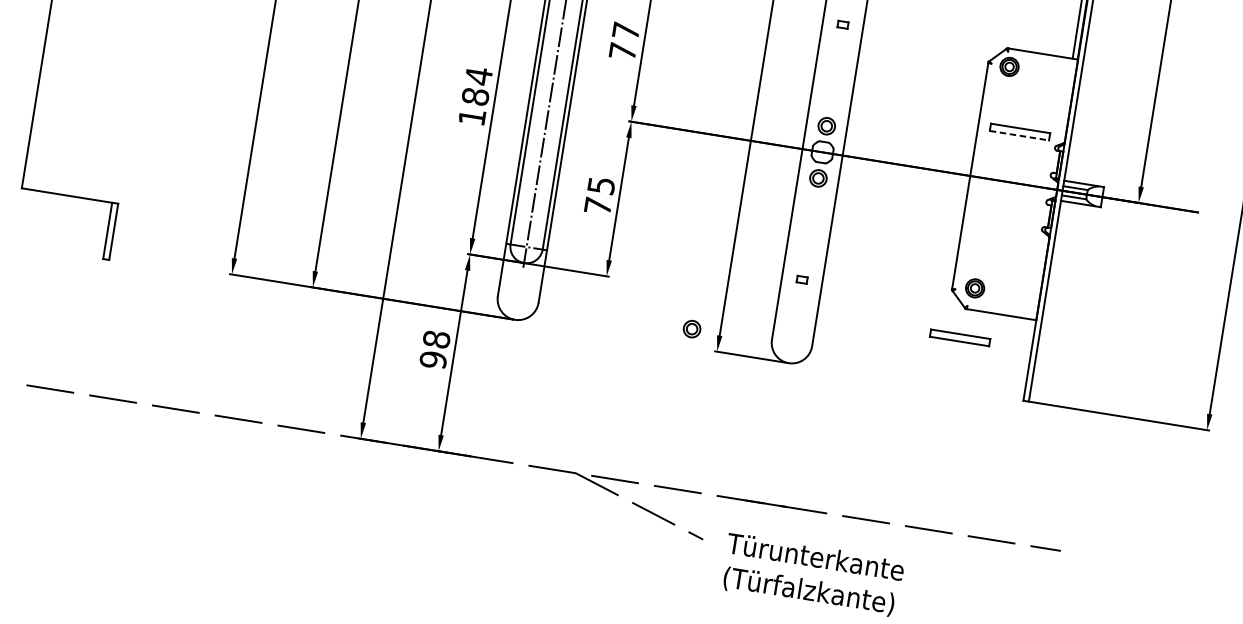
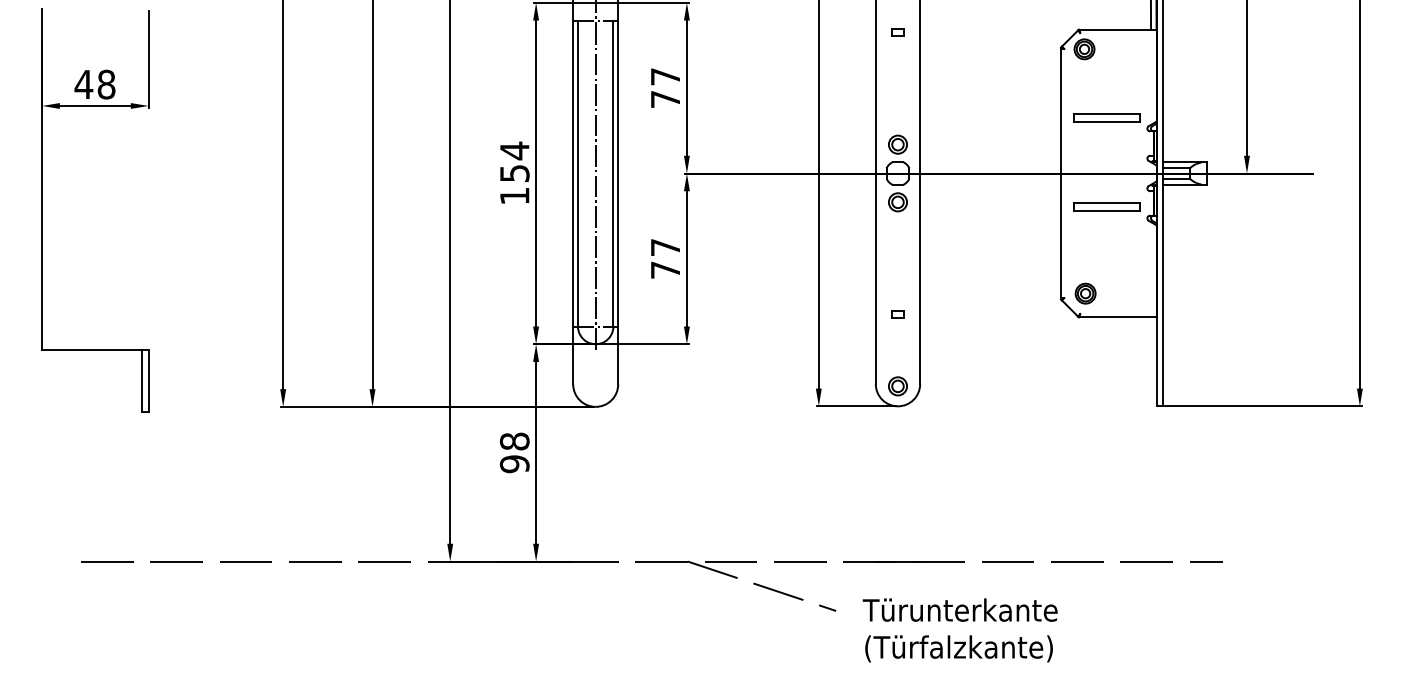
text: (475, 96) -> (514, 173), 184 -> 154
line: (1019, 135) -> (1107, 121), dashed -> solid
text: (601, 185) -> (665, 247), 75 -> 77
part: (691, 329) -> (897, 386), moved
part: (959, 337) -> (1106, 206), moved

